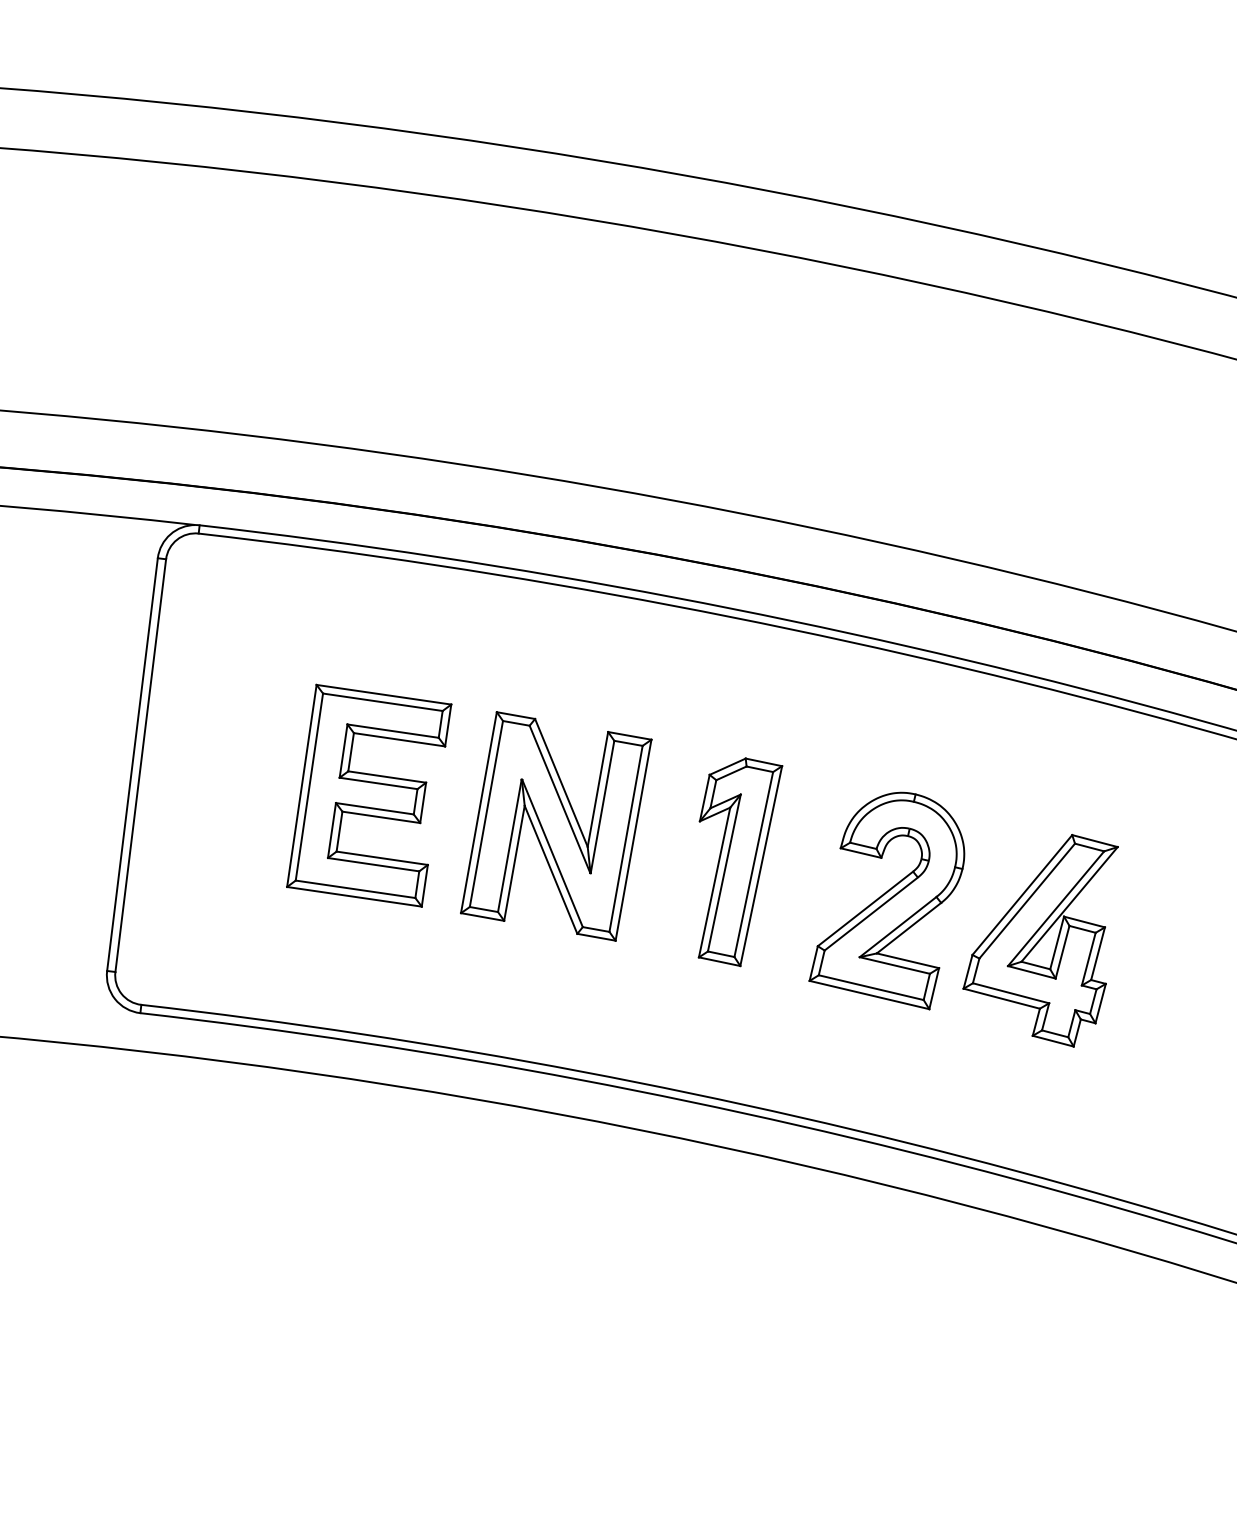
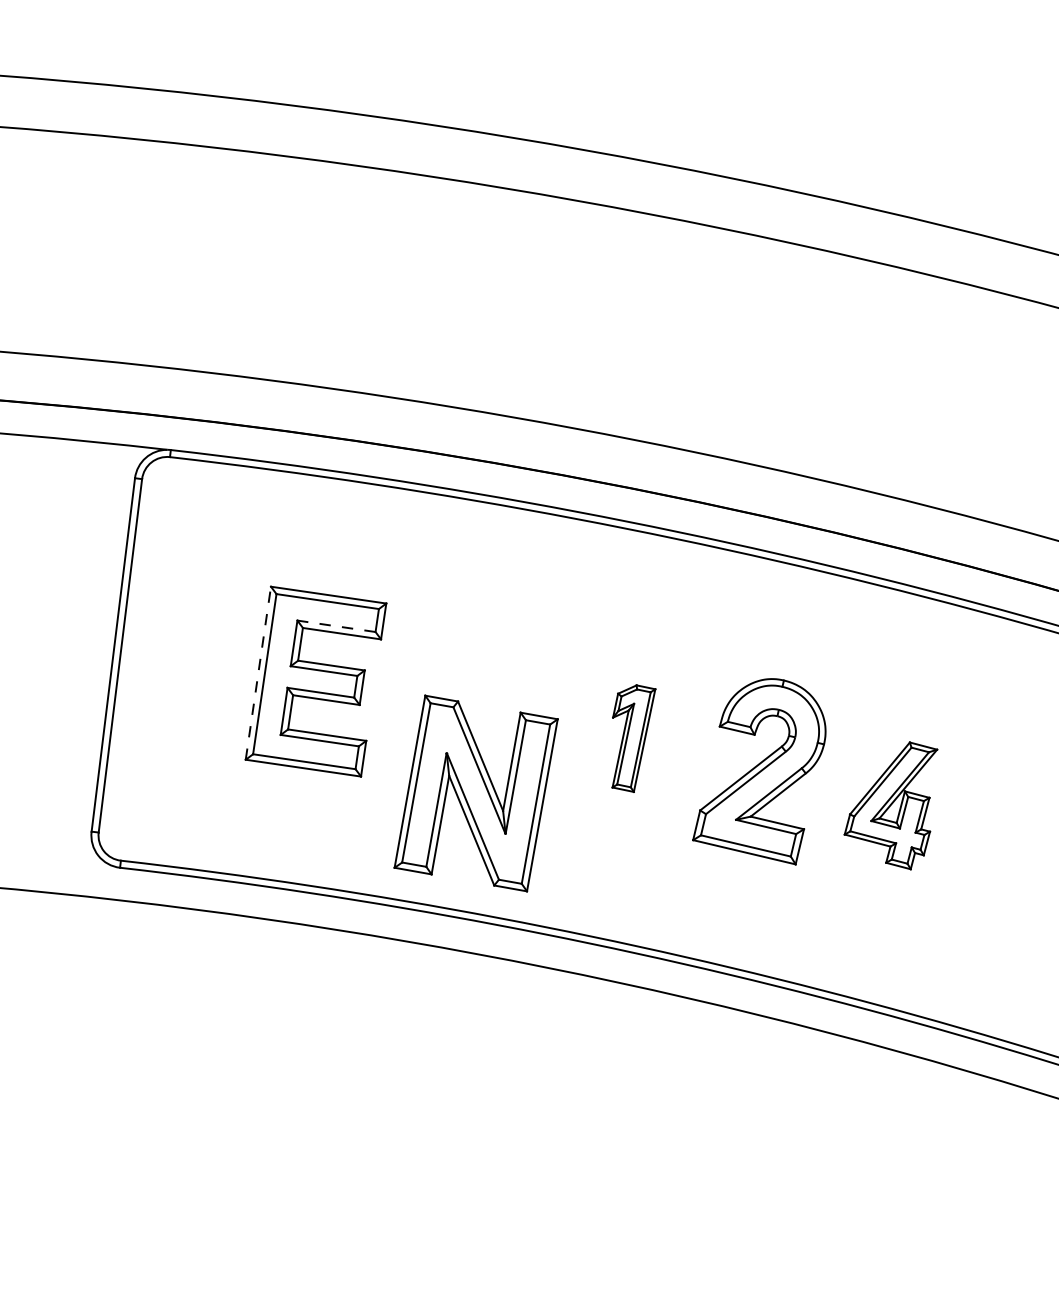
line: (392, 731) -> (335, 626), solid -> dashed
line: (301, 785) -> (258, 672), solid -> dashed
part: (556, 826) -> (476, 793), moved
part: (740, 862) -> (633, 738), size x0.6
part: (1040, 940) -> (890, 805), size x0.7

